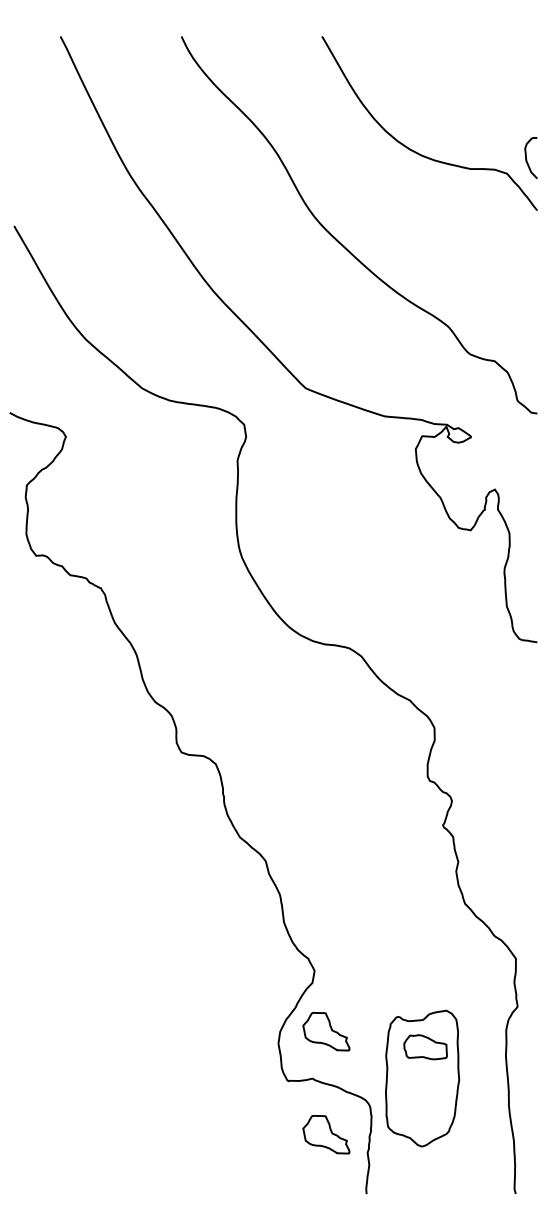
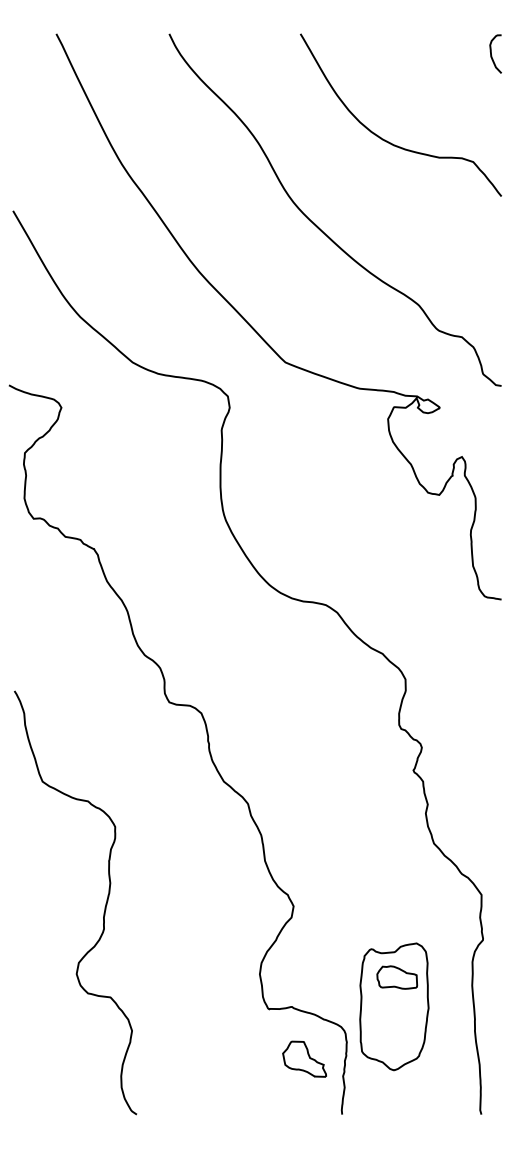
curve: (527, 159) -> (492, 55), moved
curve: (111, 975) -> (103, 910), added
part: (326, 1031) -> (304, 962), removed

